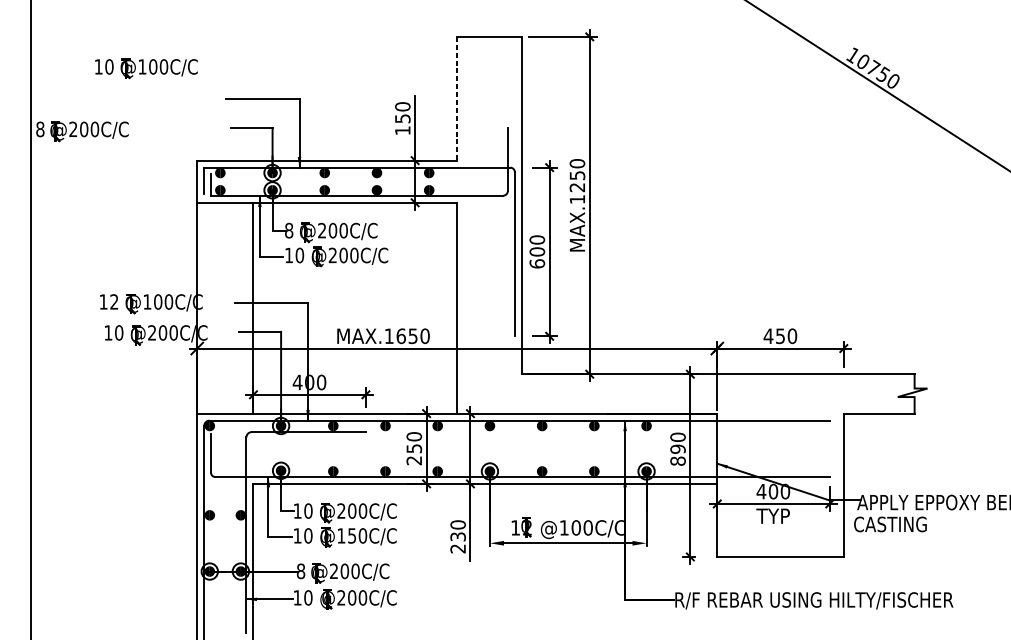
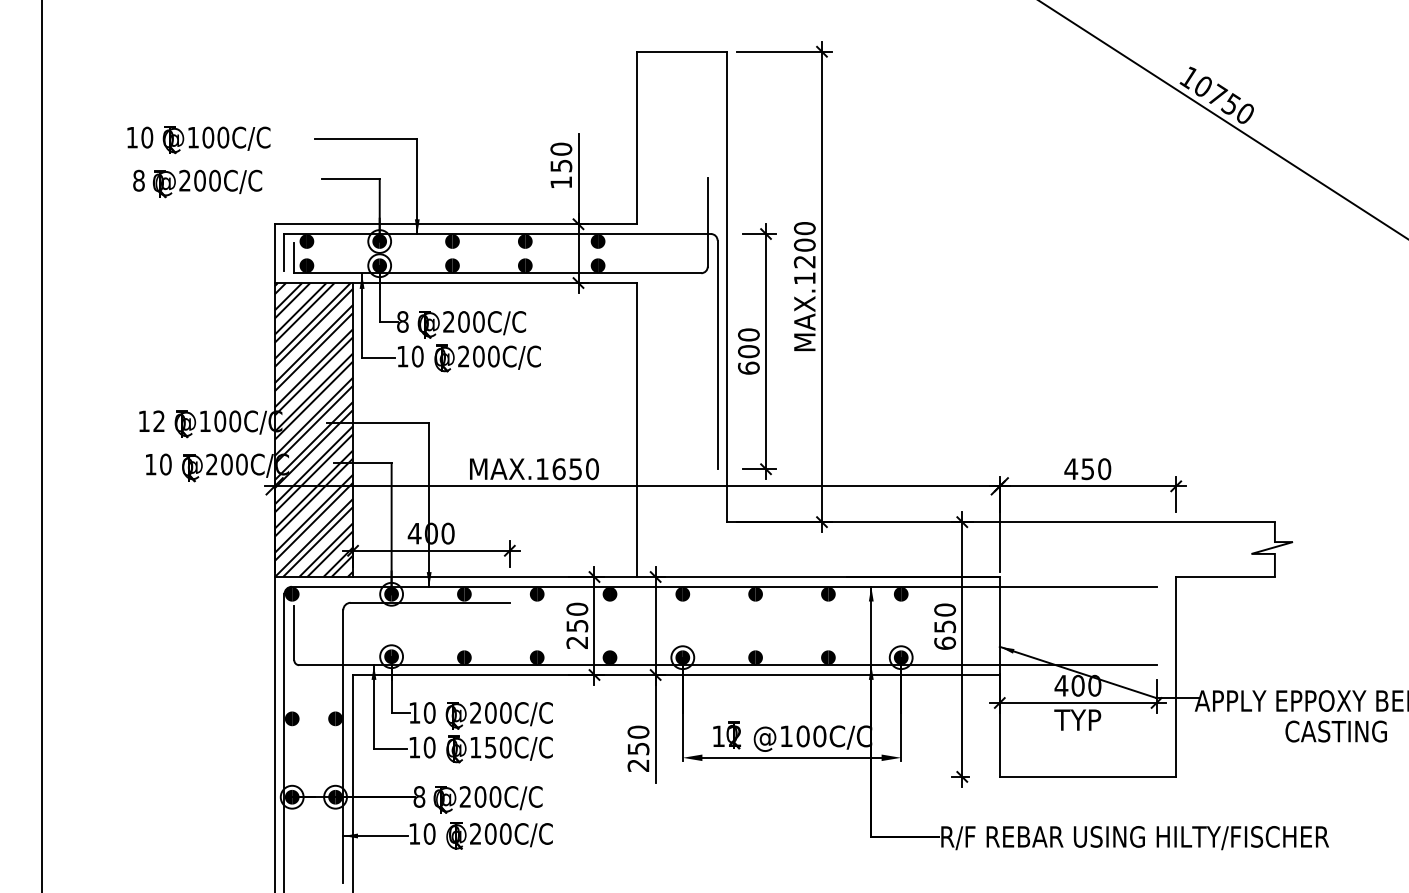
part: (146, 68) -> (198, 140), moved
line: (457, 99) -> (637, 138), dashed -> solid
part: (82, 131) -> (197, 183), moved
text: (577, 175) -> (804, 244), MAX.1250 -> MAX.1200
hatch: (225, 308) -> (313, 430), added
text: (677, 454) -> (944, 634), 890 -> 650
text: (889, 524) -> (1335, 731), moved
text: (457, 536) -> (637, 748), 230 -> 250

